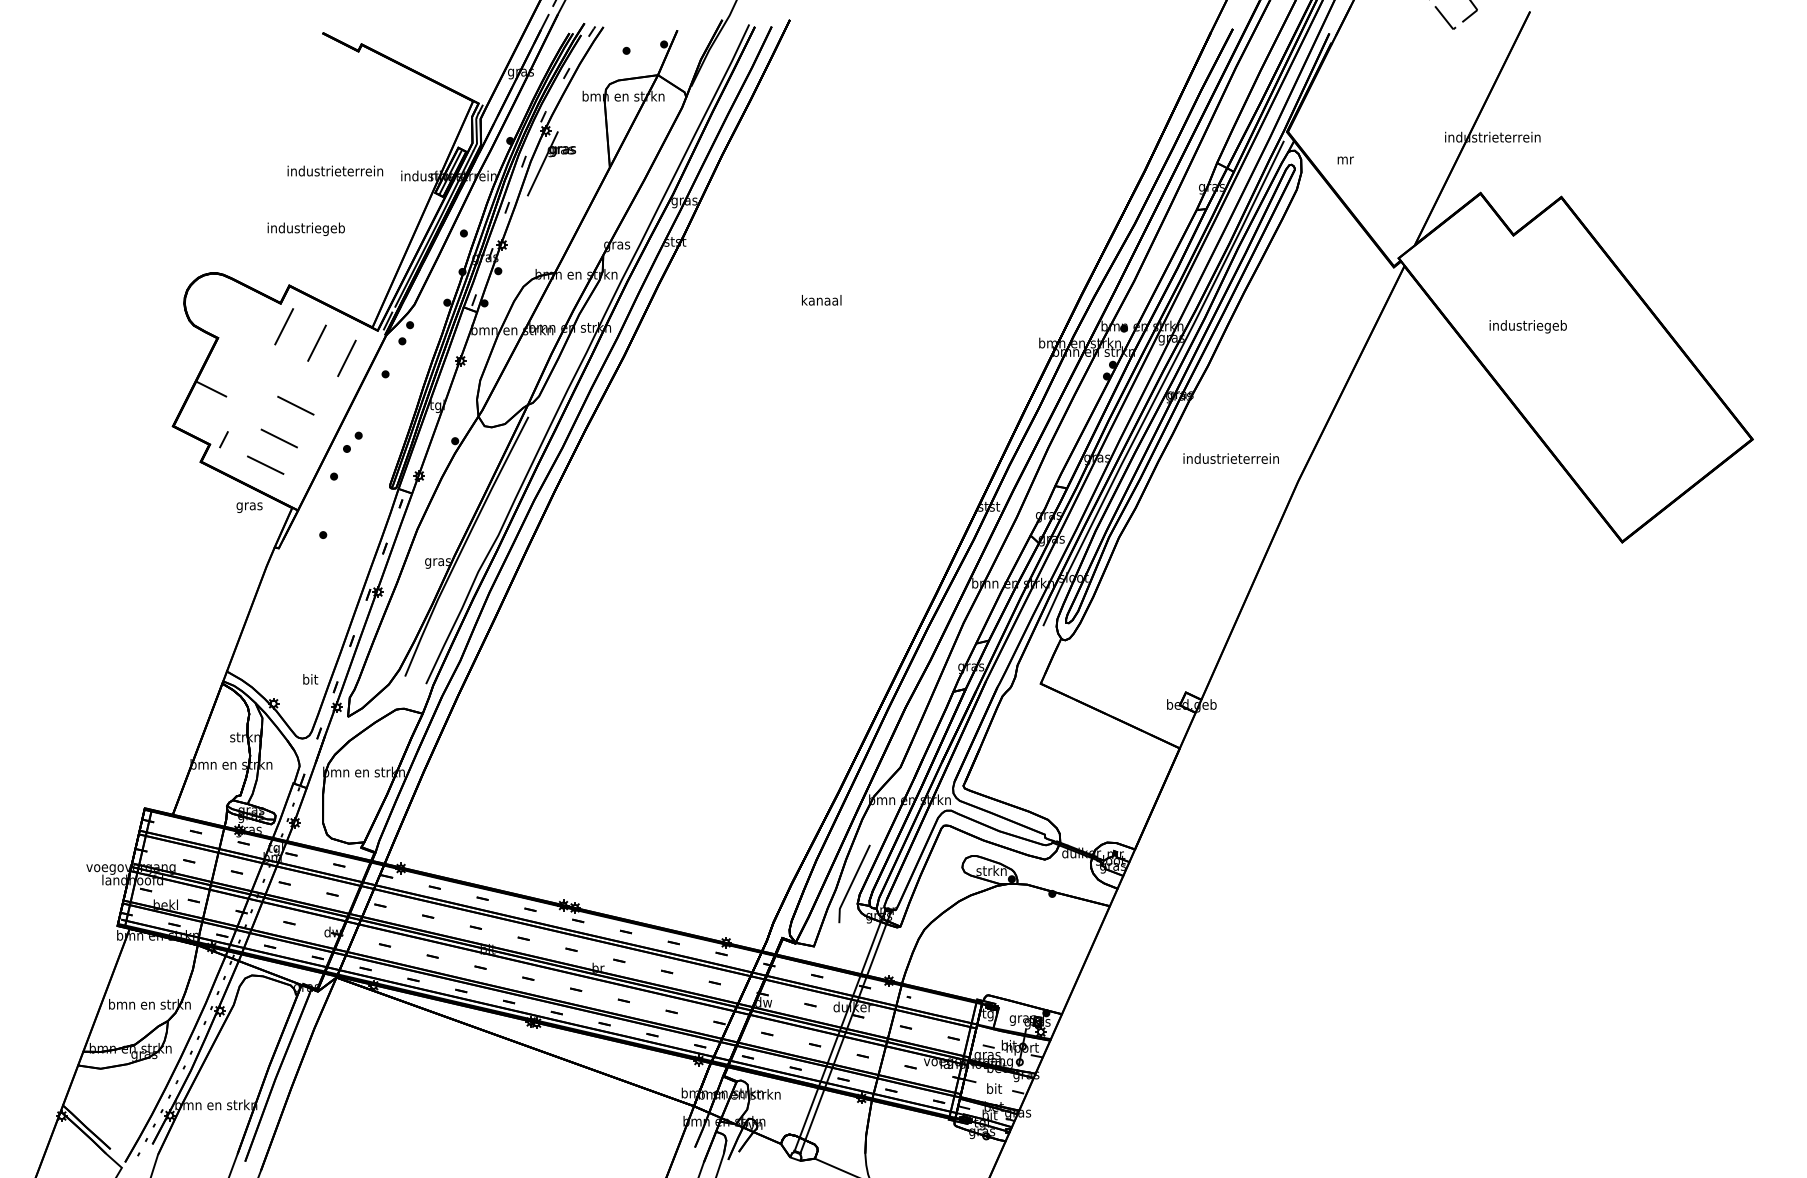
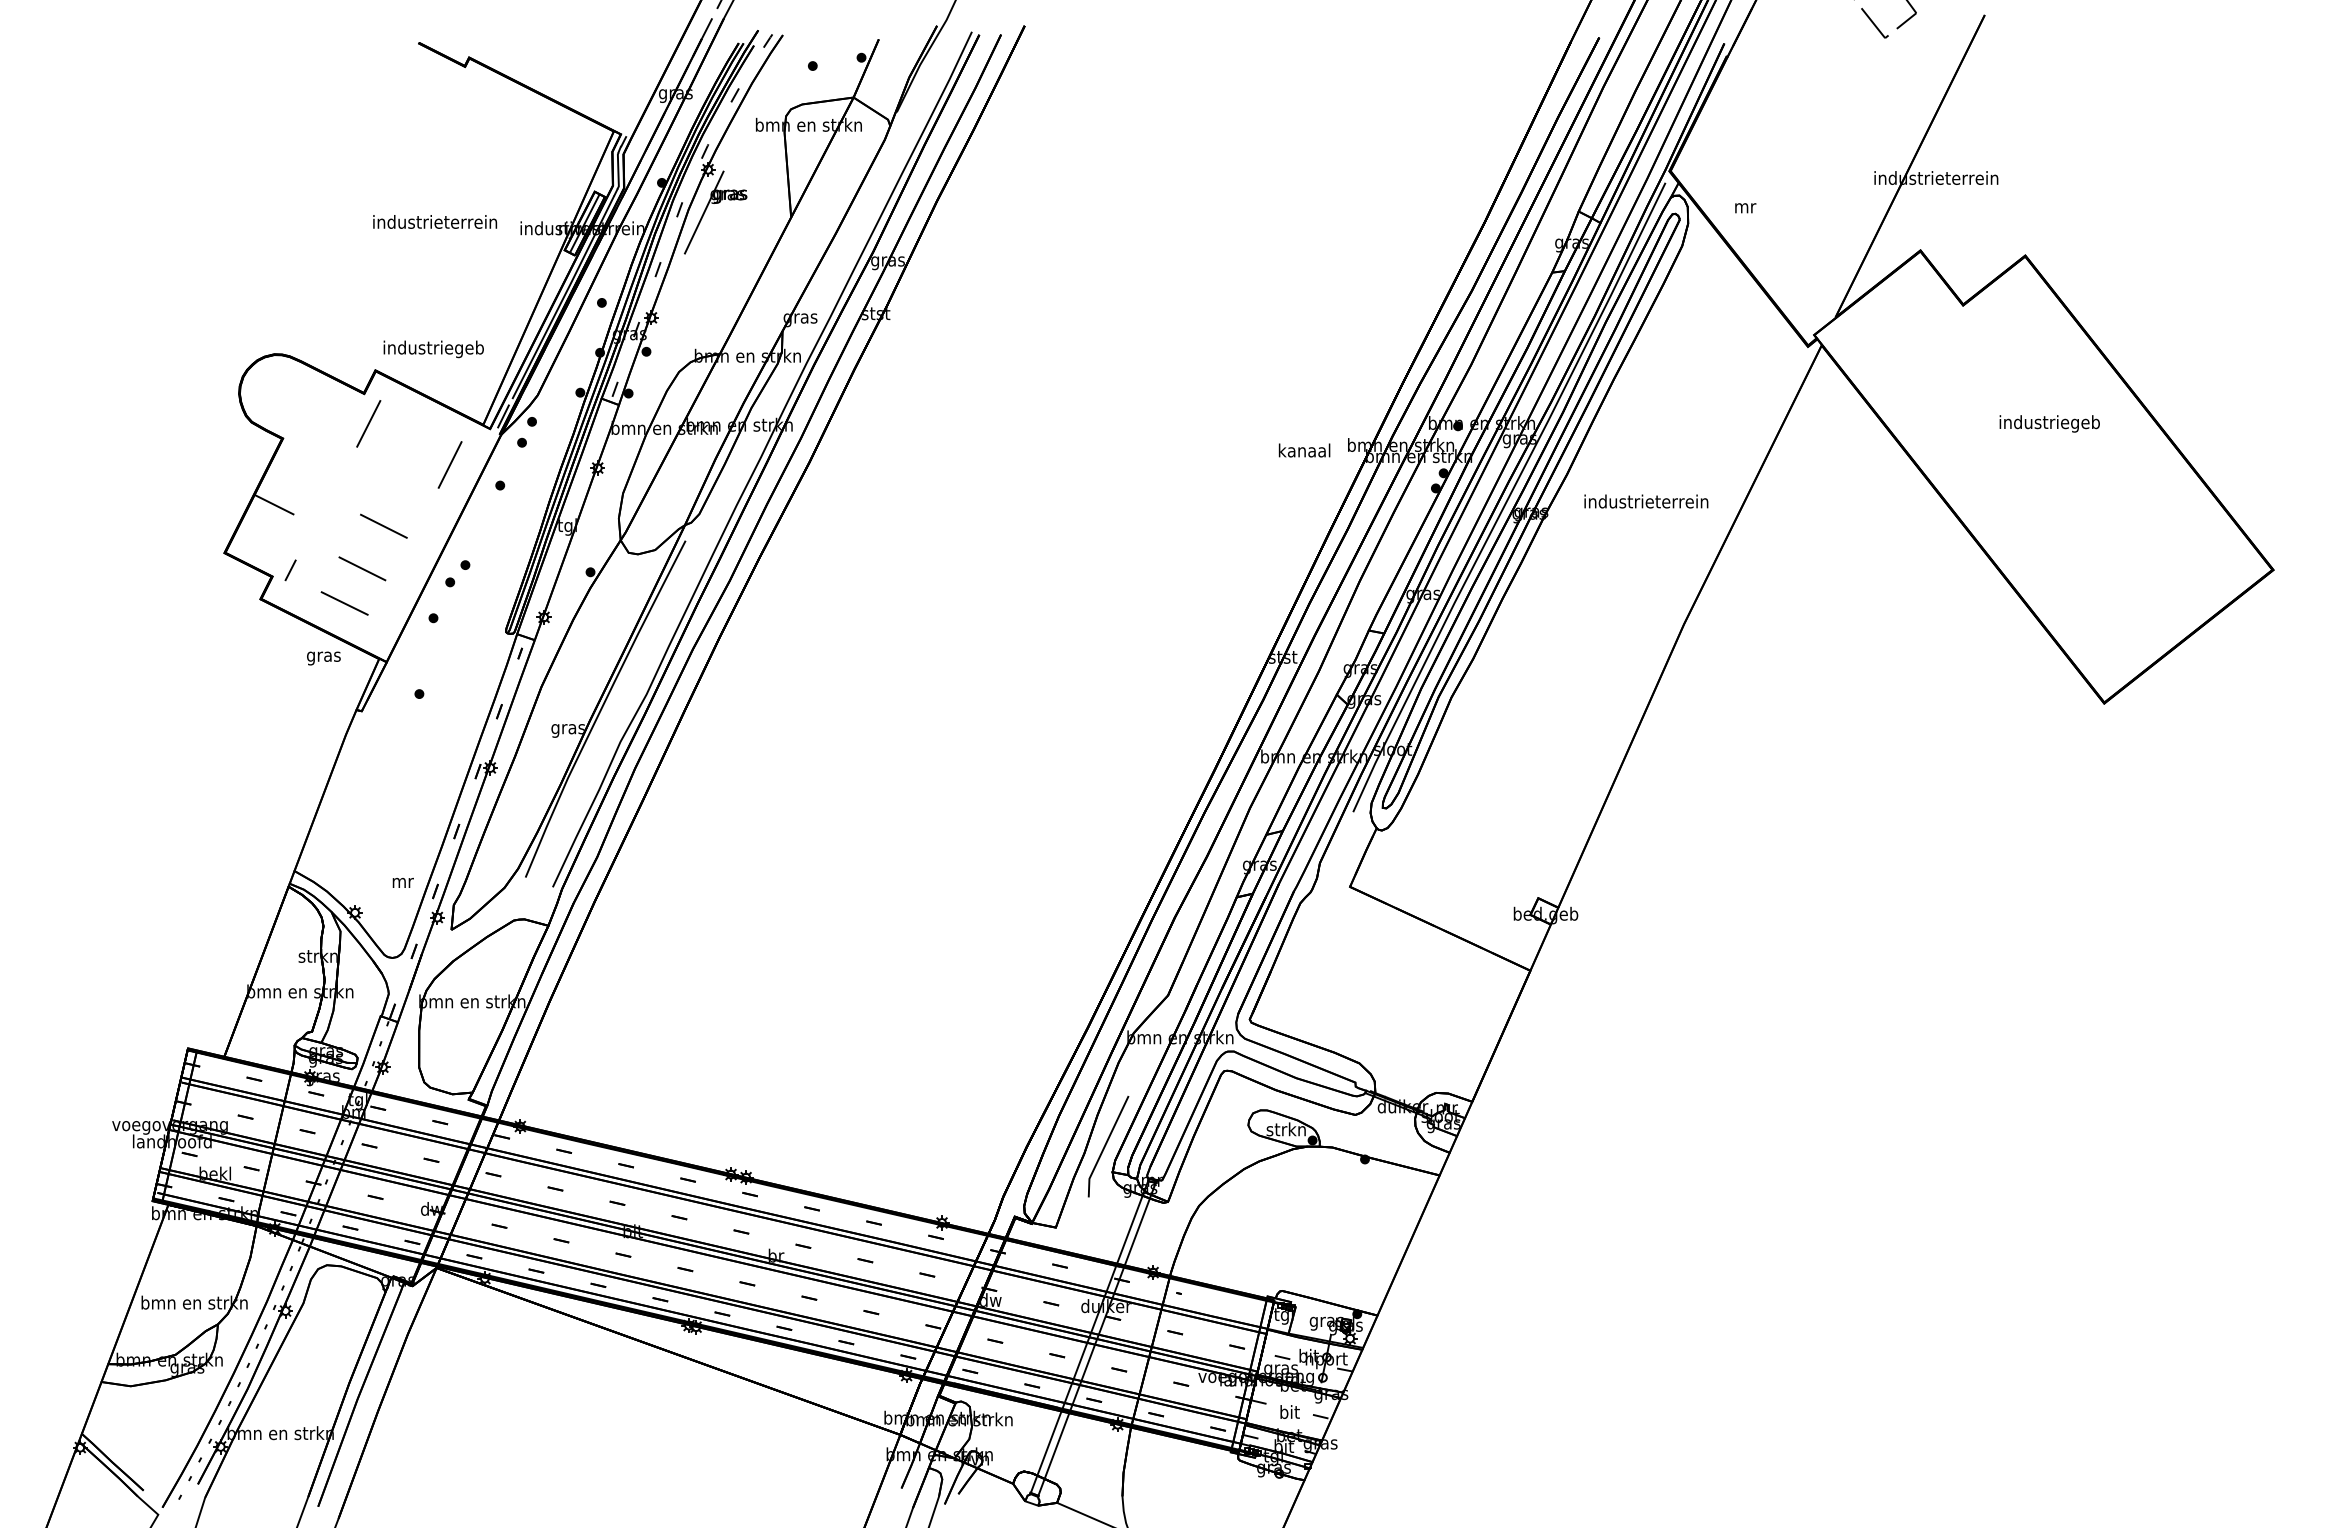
text: (305, 228) -> (432, 348), moved
text: (821, 300) -> (1304, 450), moved
text: (1527, 326) -> (2048, 423), moved
line: (316, 342) -> (410, 444), removed
text: (1230, 458) -> (1645, 501), moved
text: (310, 679) -> (402, 881), bit -> mr

